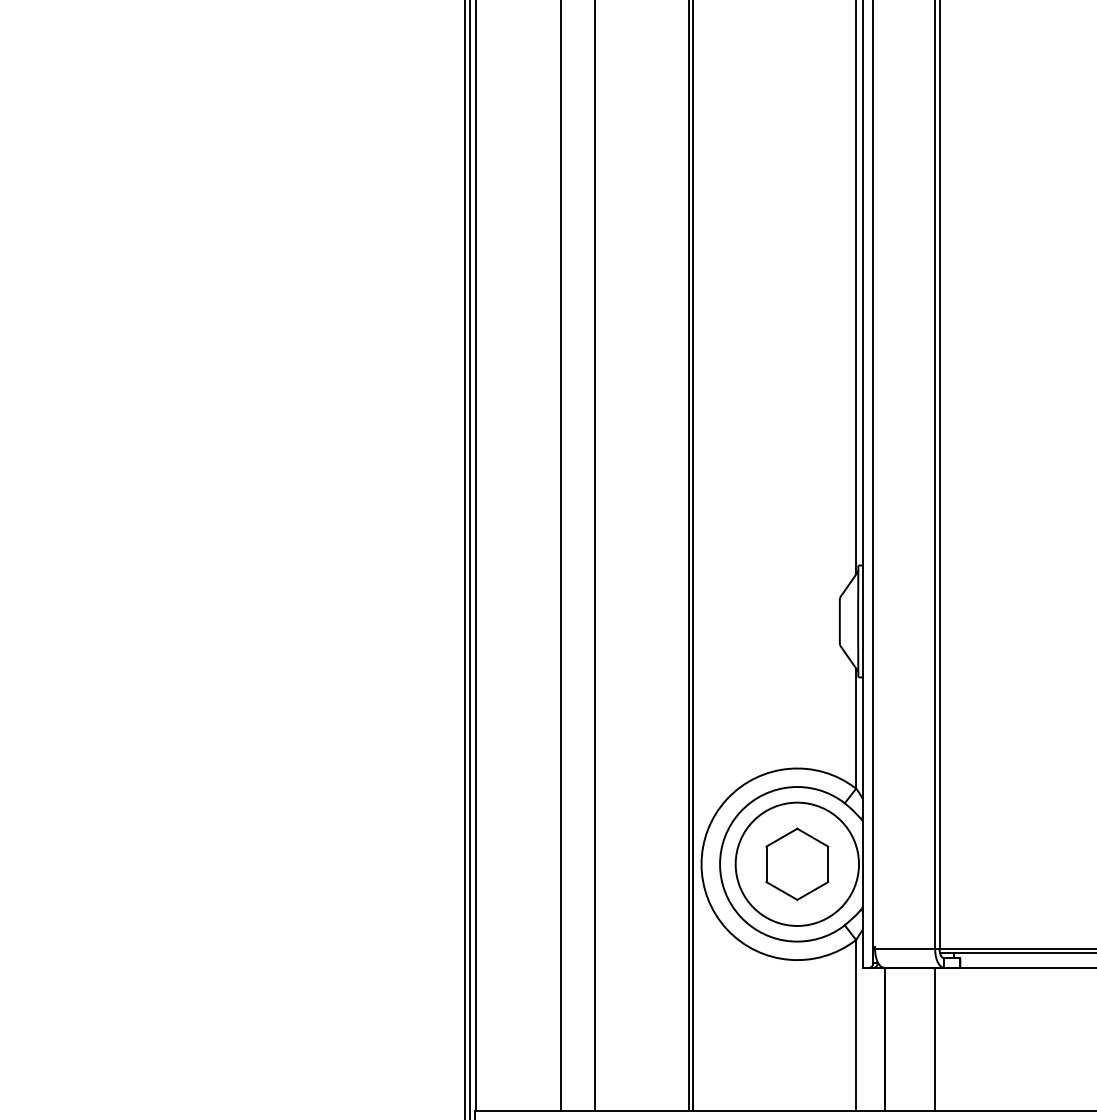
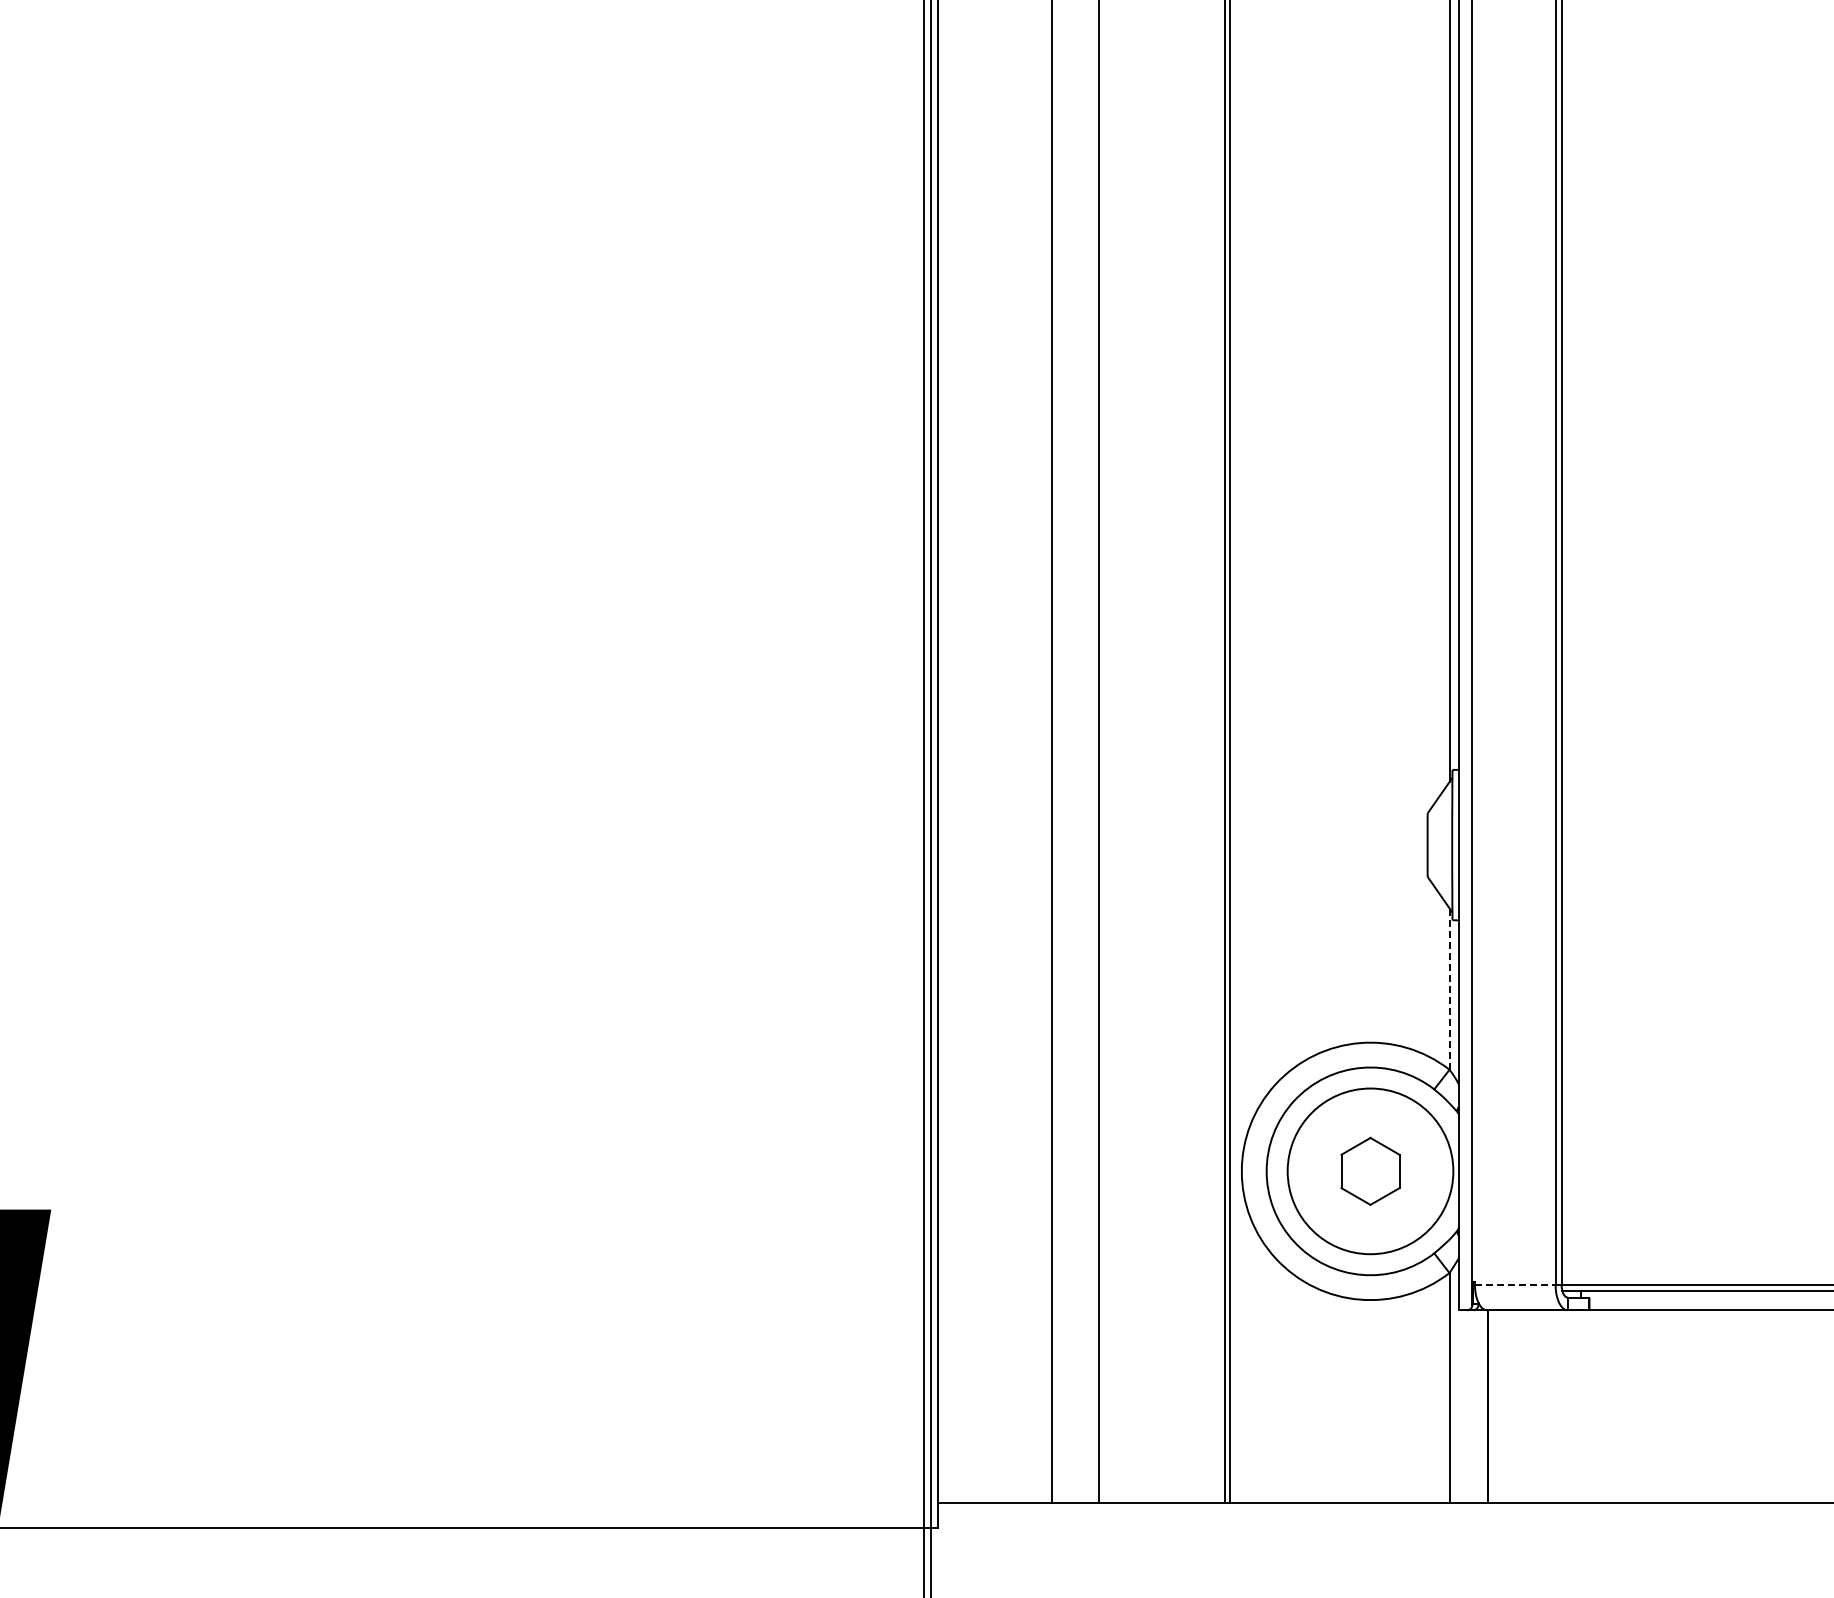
line: (856, 728) -> (1449, 989), solid -> dashed
part: (797, 864) -> (1370, 1171), size x0.7
line: (905, 948) -> (1515, 1284), solid -> dashed
line: (935, 1039) -> (1556, 1406), removed

